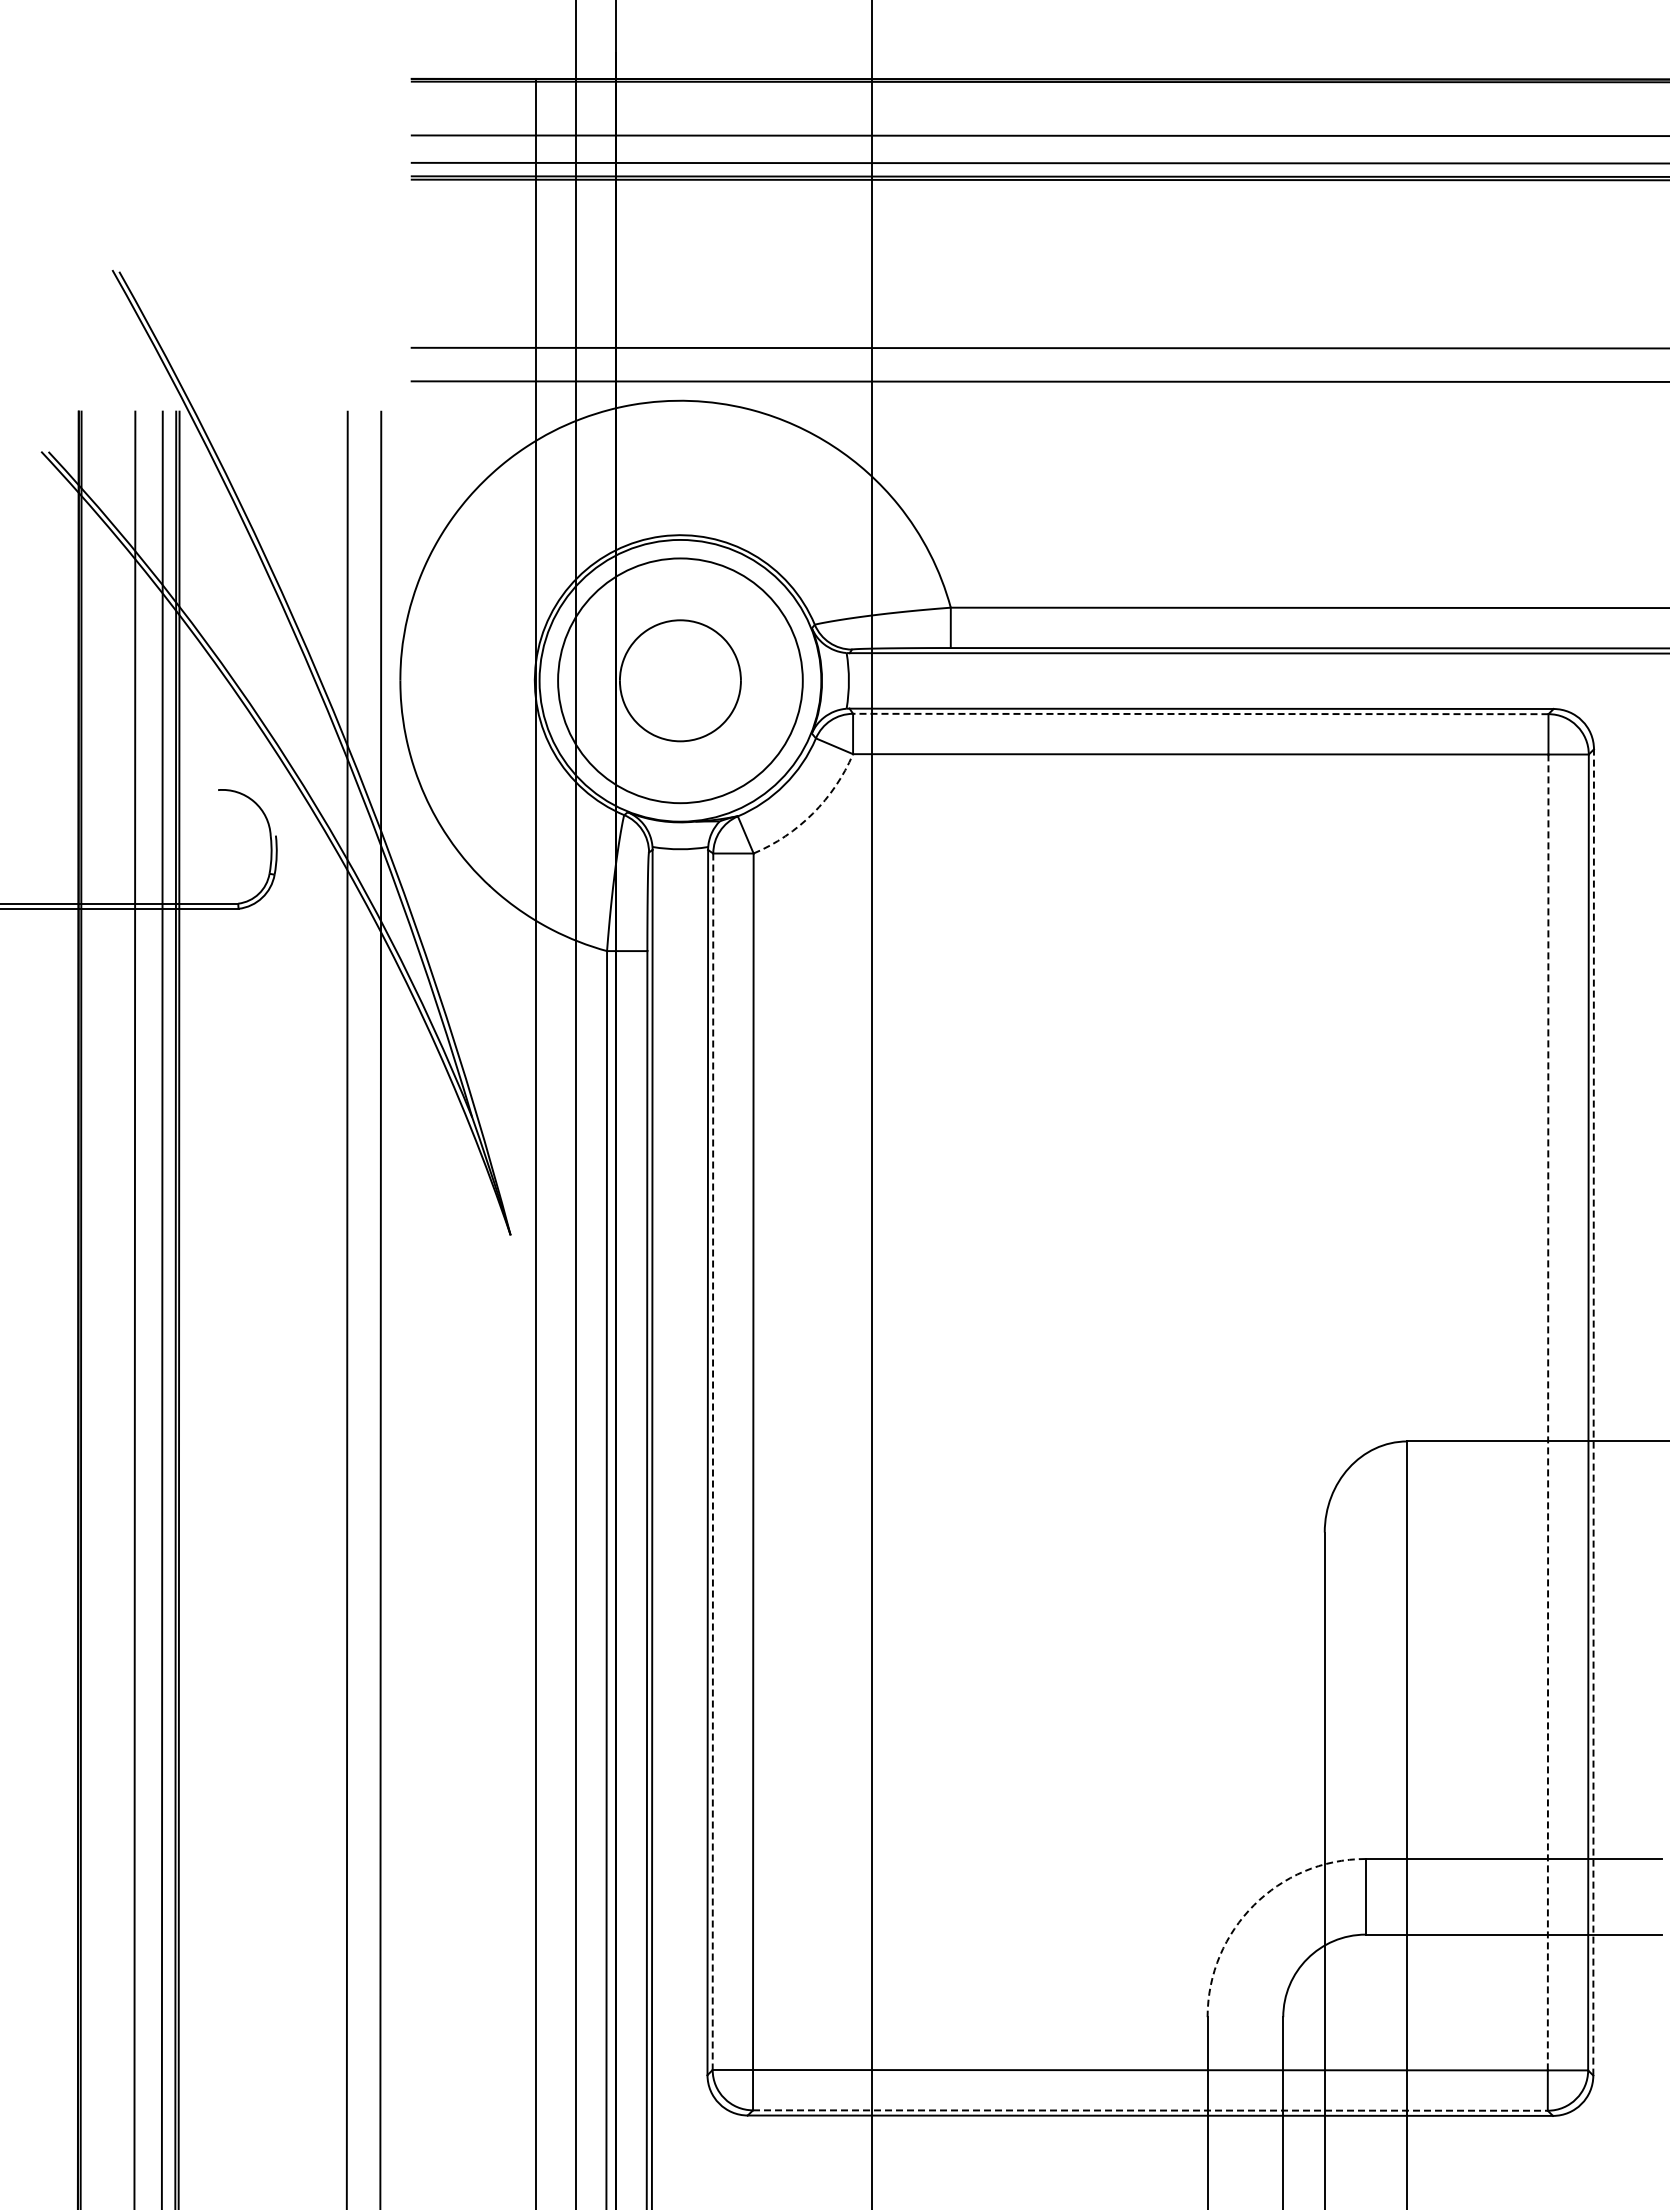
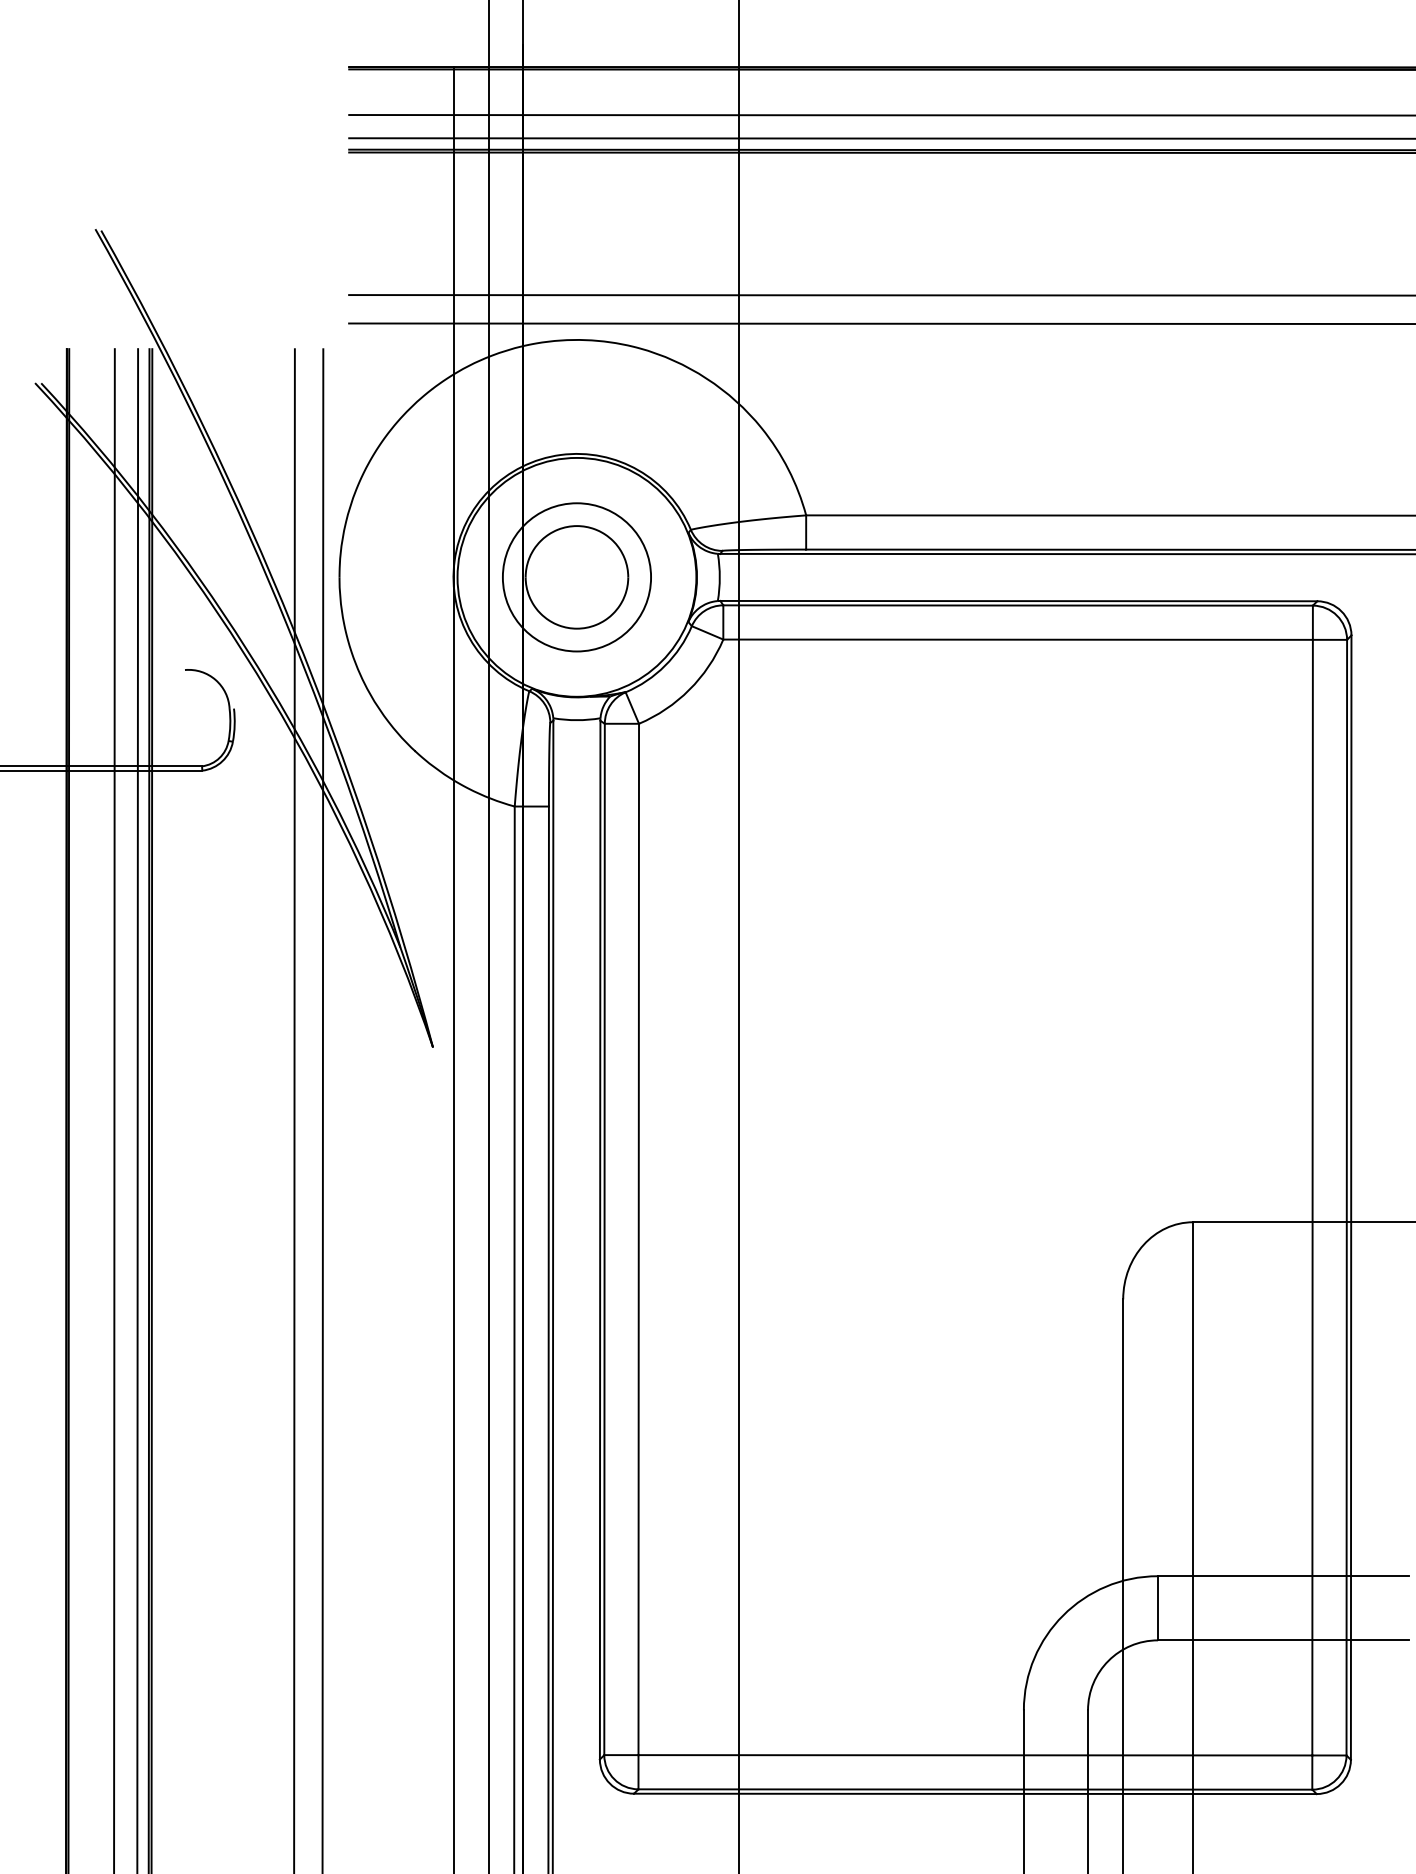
circle: (680, 680) -> (577, 577), size x0.71
line: (1200, 714) -> (1017, 605), dashed -> solid
arc: (813, 813) -> (689, 689), dashed -> solid
line: (1593, 1411) -> (1351, 1196), dashed -> solid
line: (1548, 1412) -> (1312, 1197), dashed -> solid
line: (712, 1462) -> (604, 1240), dashed -> solid
arc: (1253, 1905) -> (1062, 1615), dashed -> solid
line: (1150, 2110) -> (975, 1789), dashed -> solid

